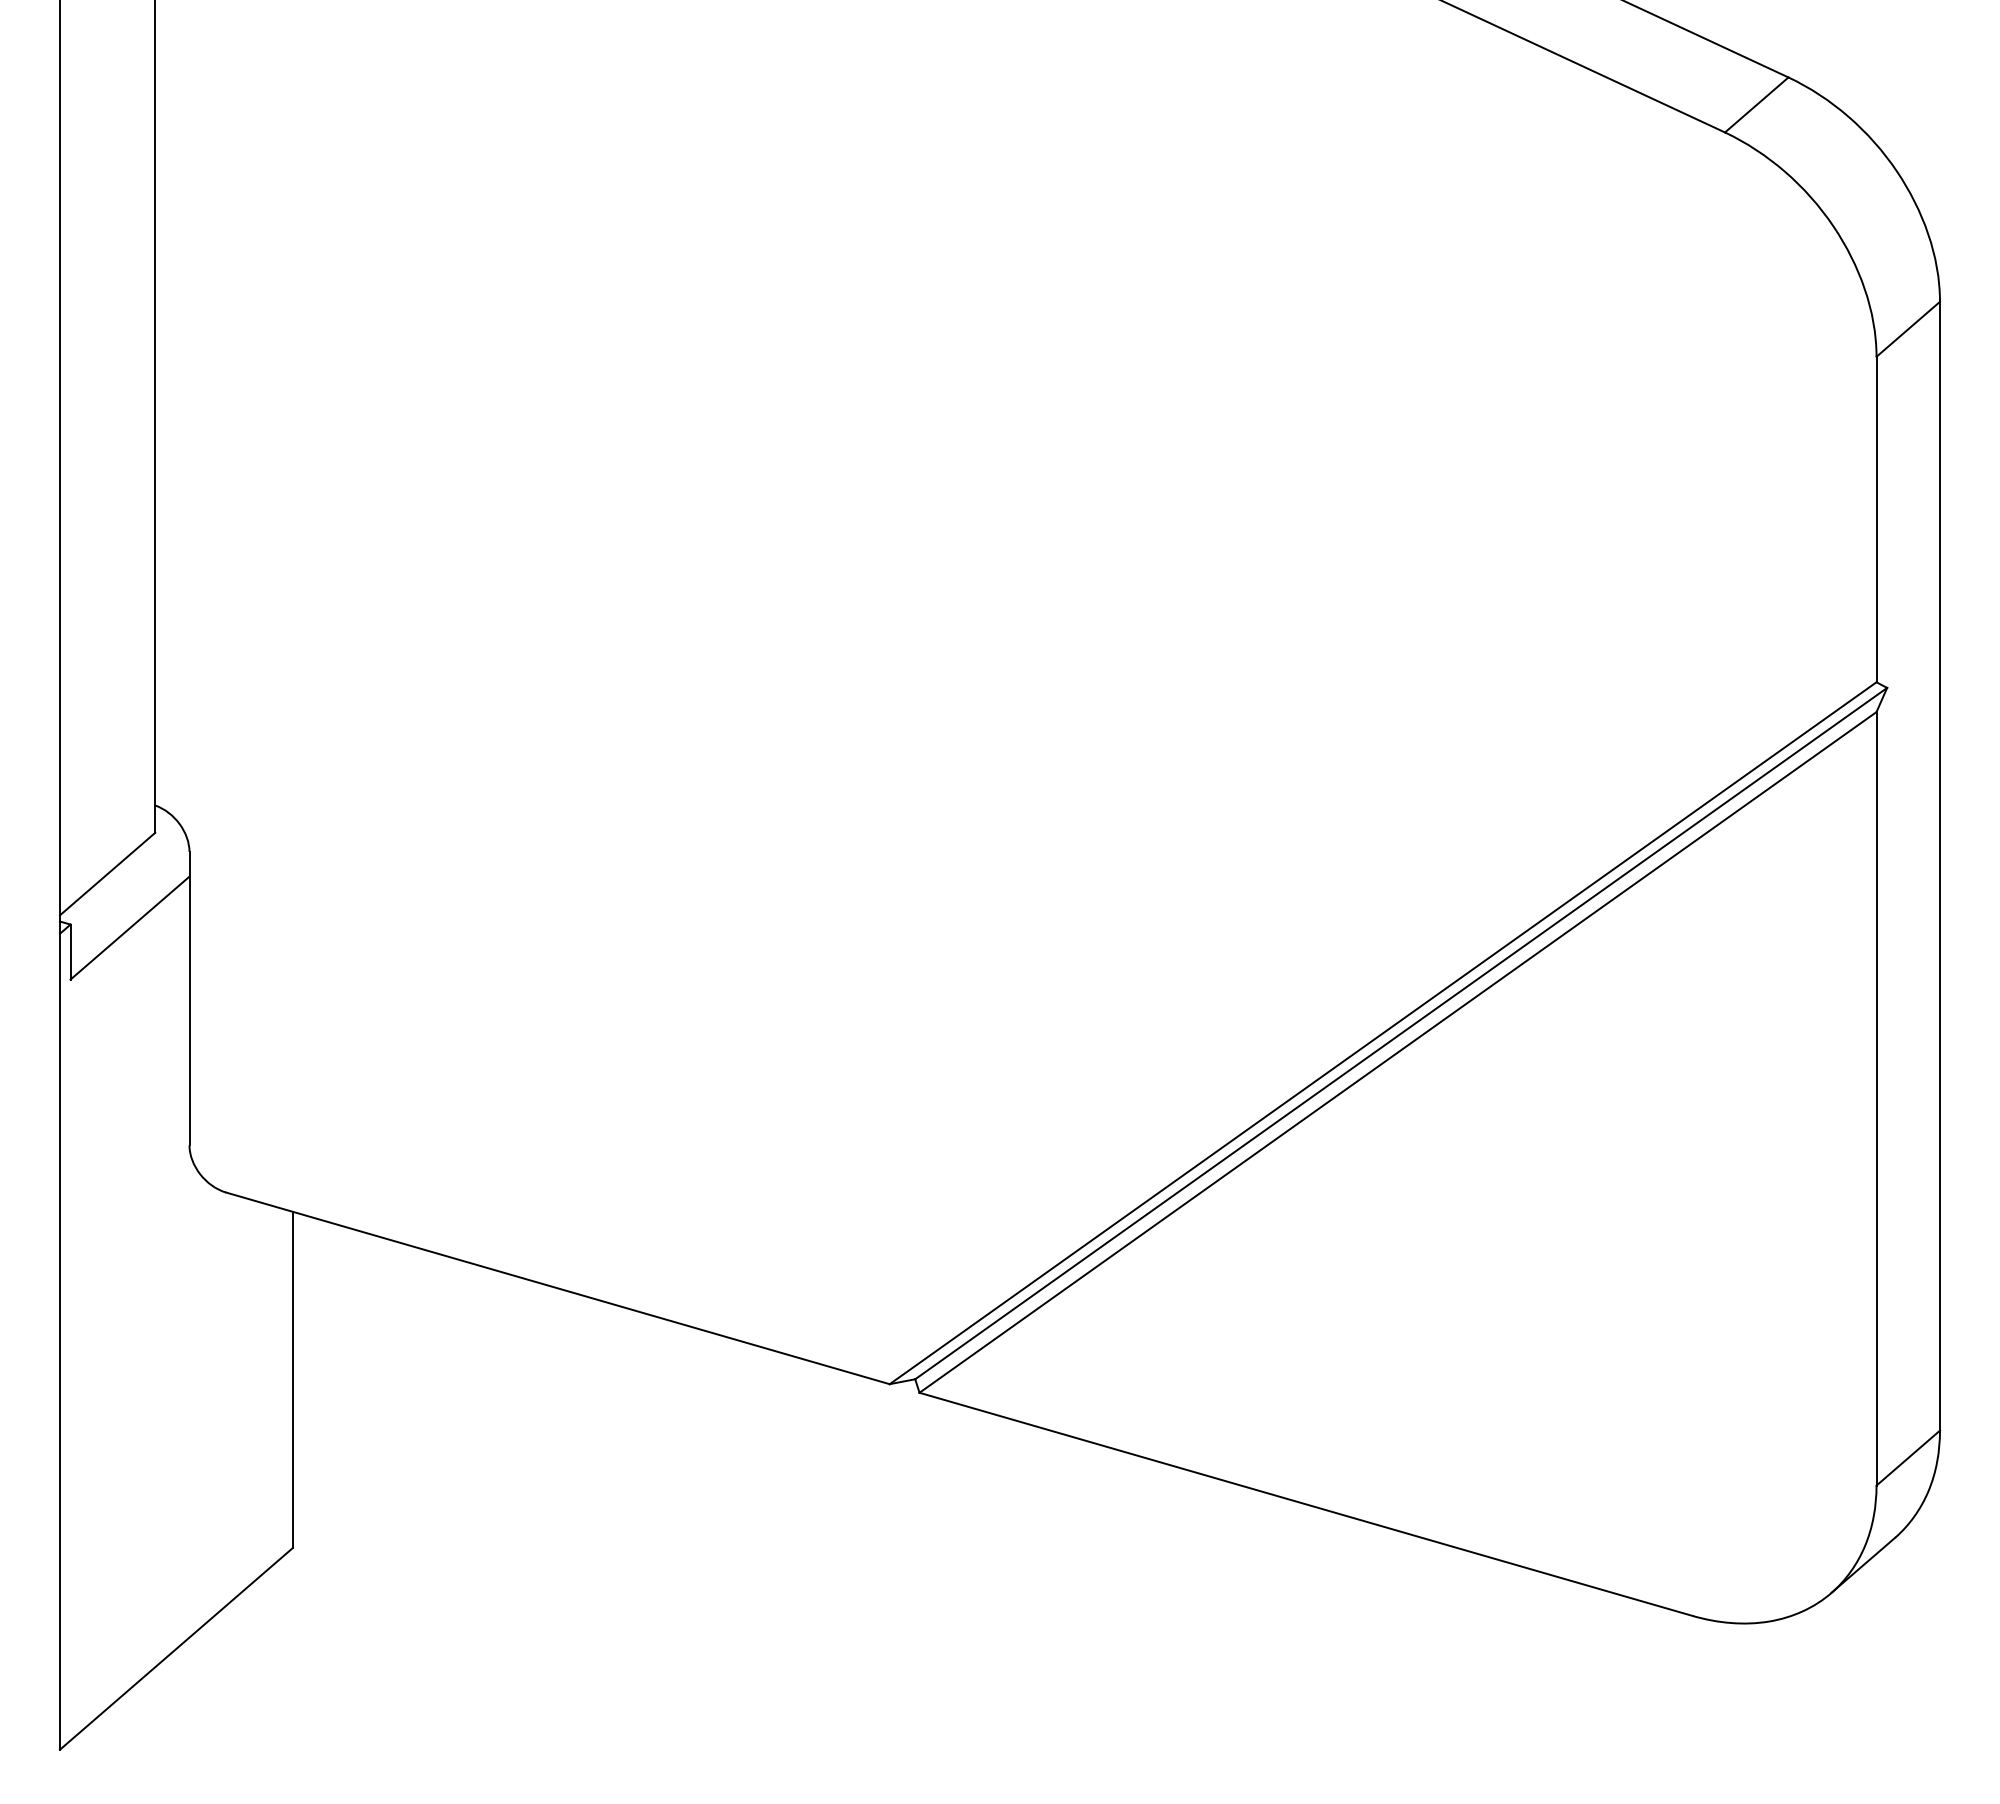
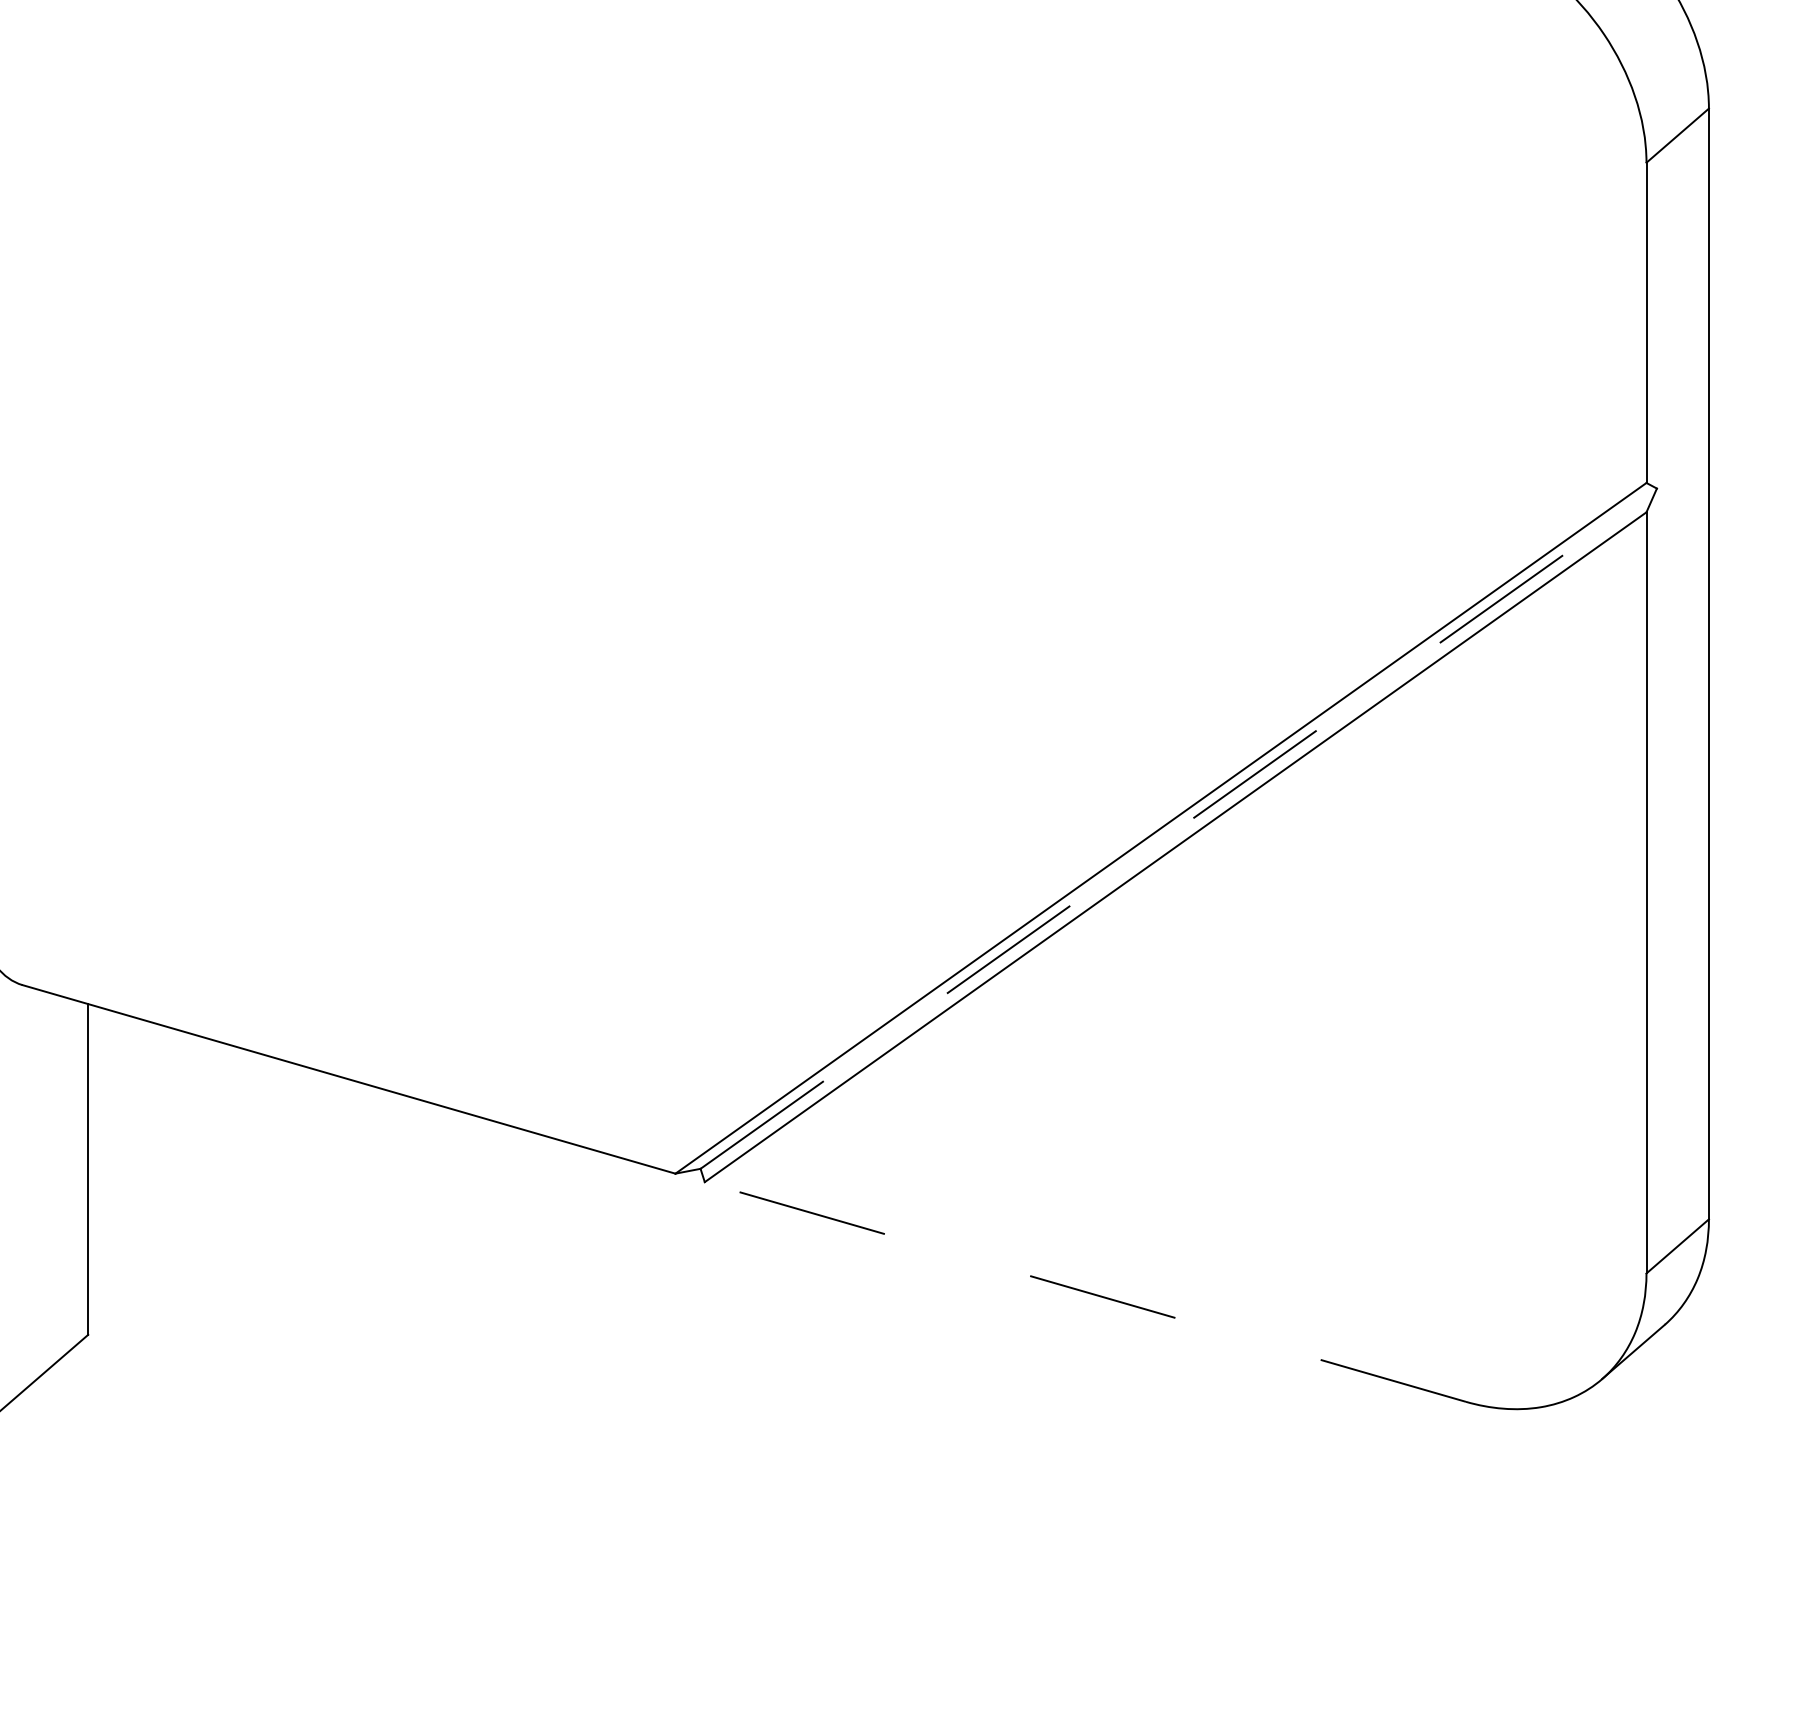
line: (1401, 1033) -> (1179, 828), solid -> dashed
line: (1306, 1504) -> (1085, 1292), solid -> dashed

